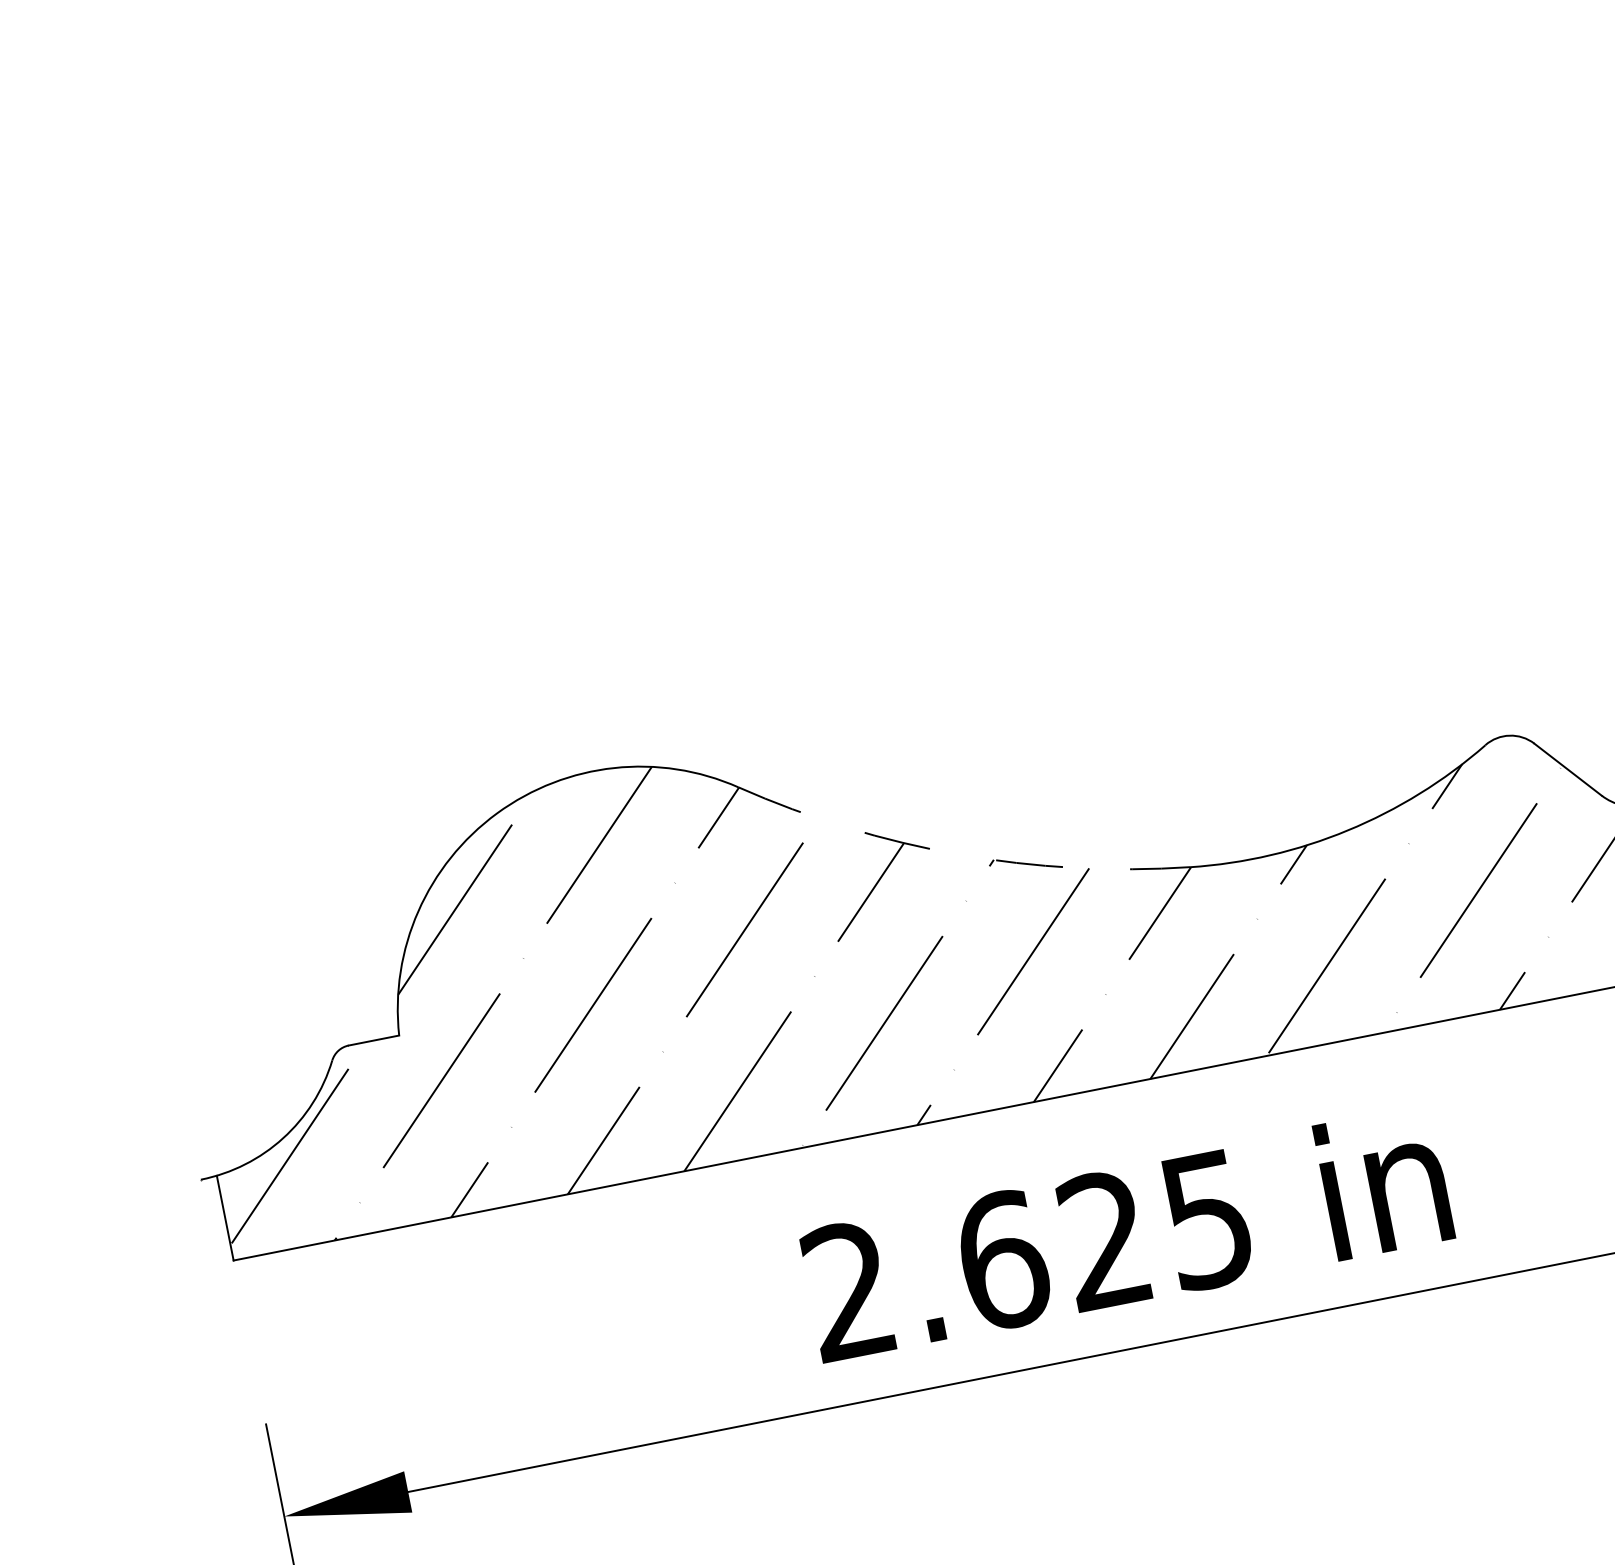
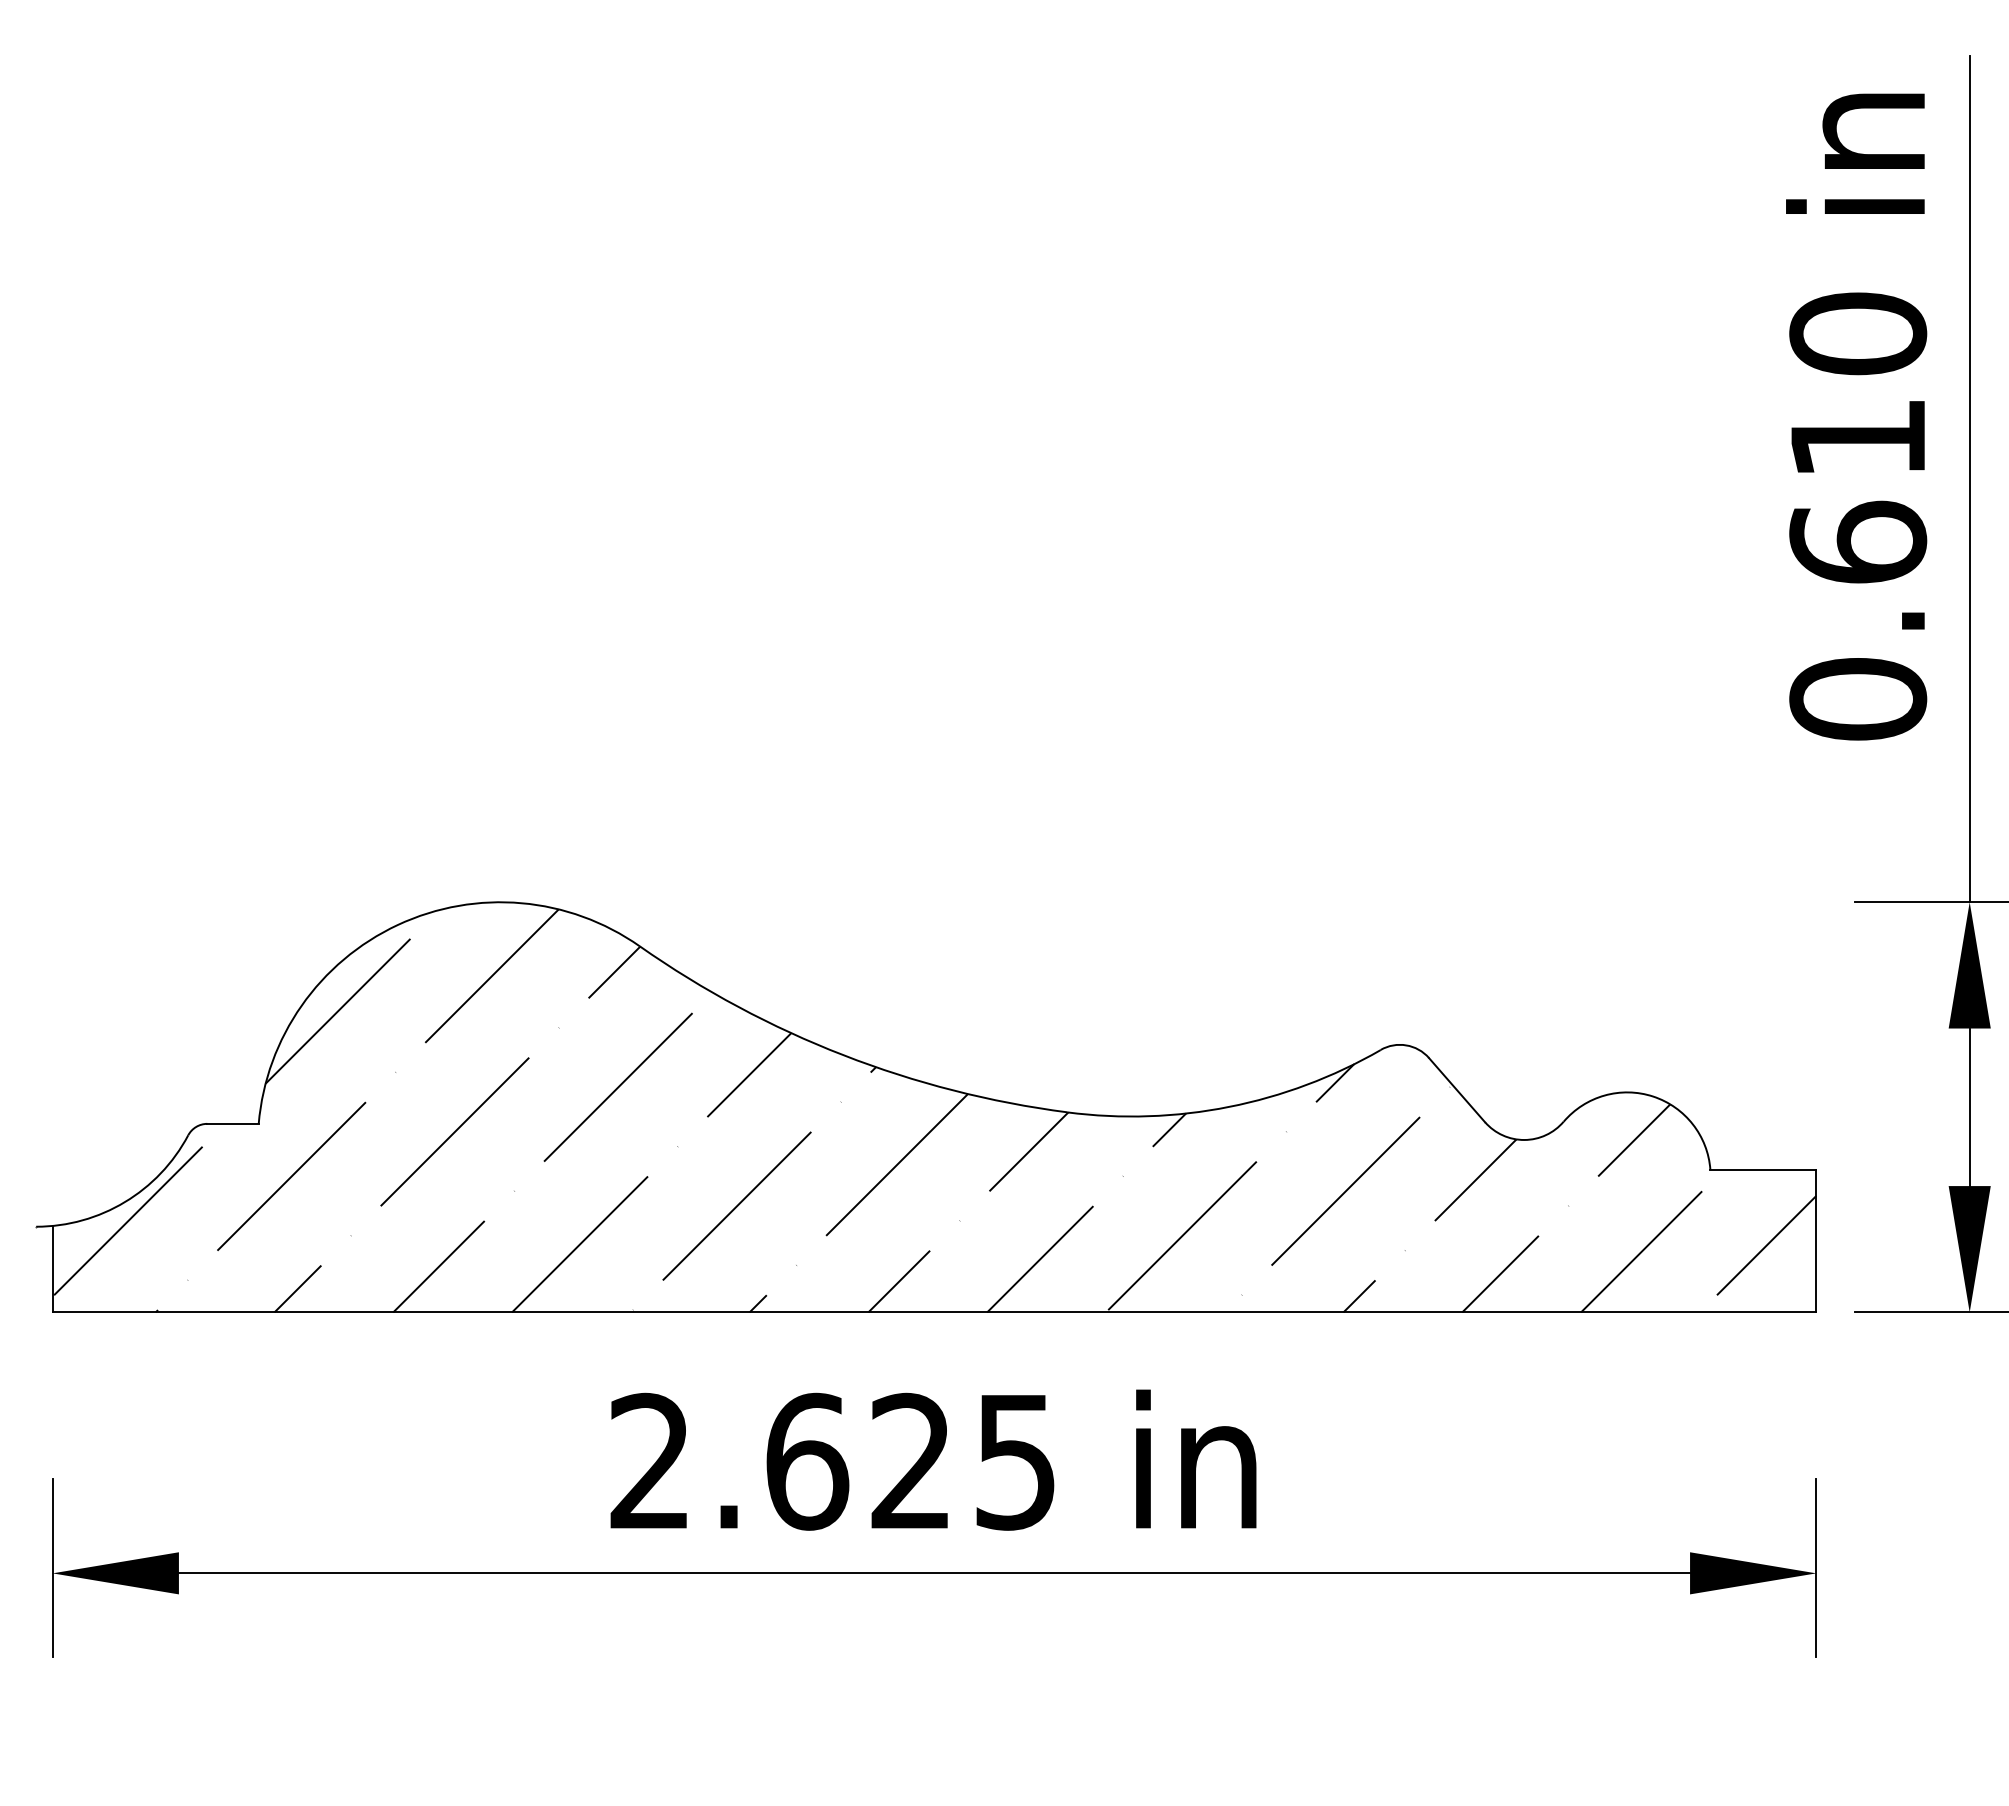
arc: (959, 854) -> (843, 1055), dashed -> solid

